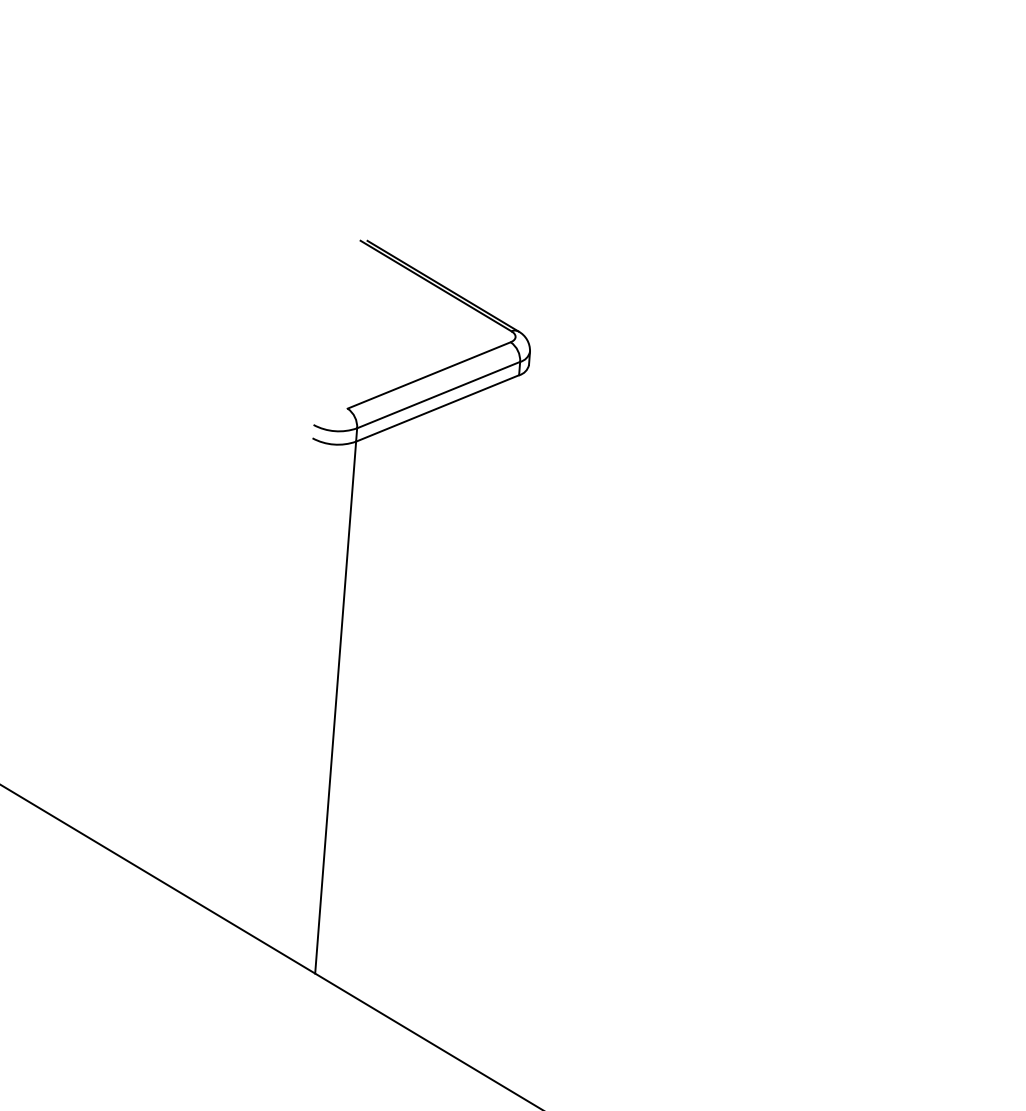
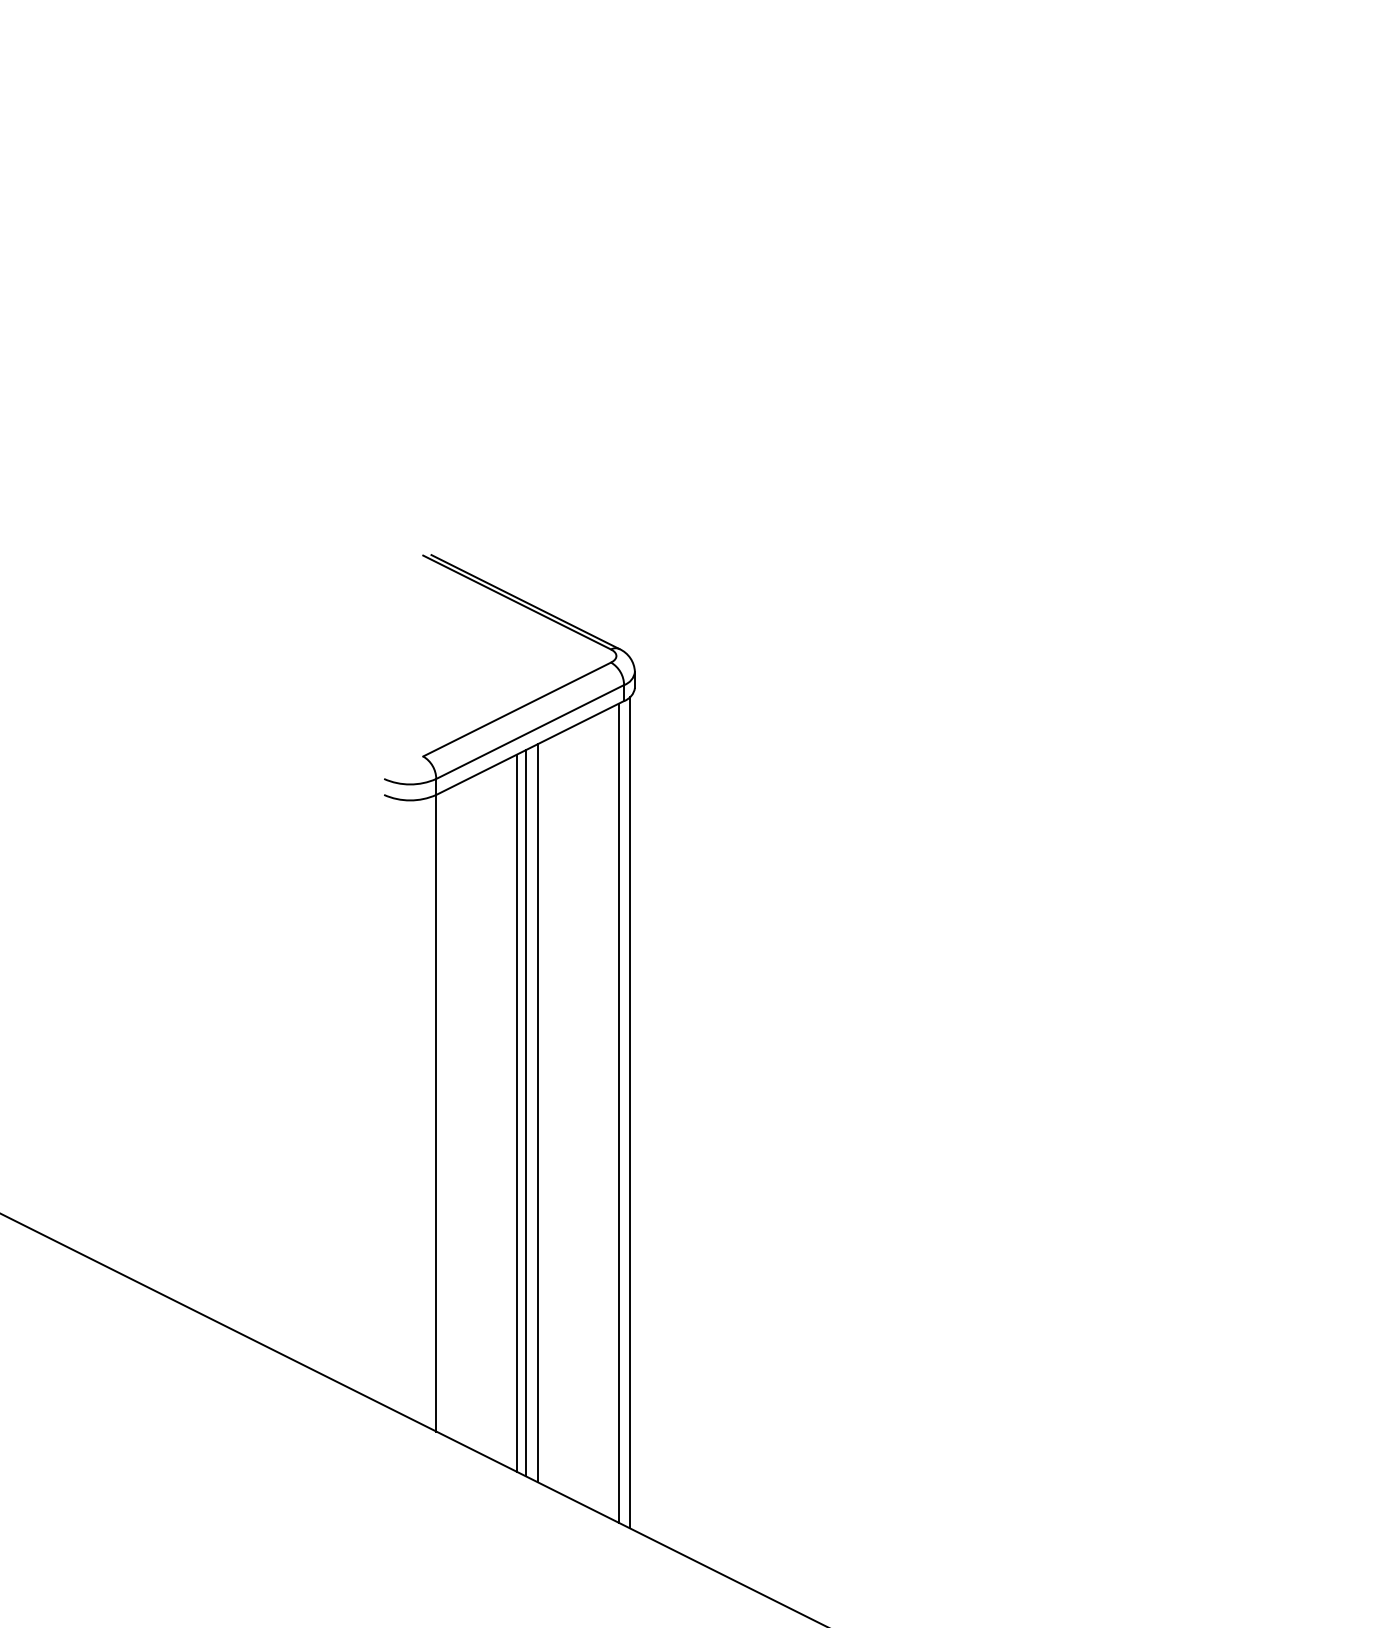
line: (403, 712) -> (517, 1112), added
line: (410, 713) -> (525, 1113), added
line: (421, 714) -> (538, 1113), added
line: (487, 718) -> (618, 1112), added
line: (497, 719) -> (629, 1112), added

